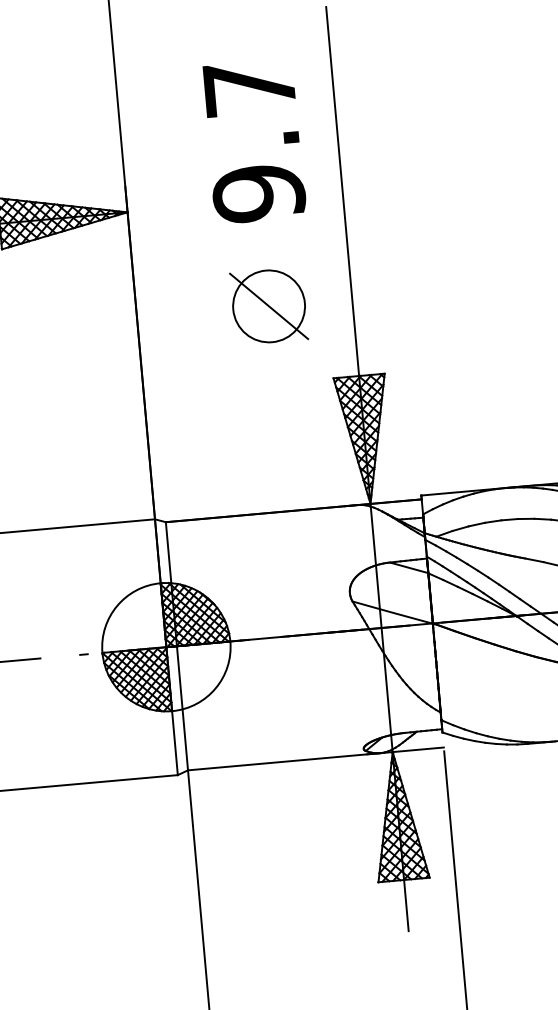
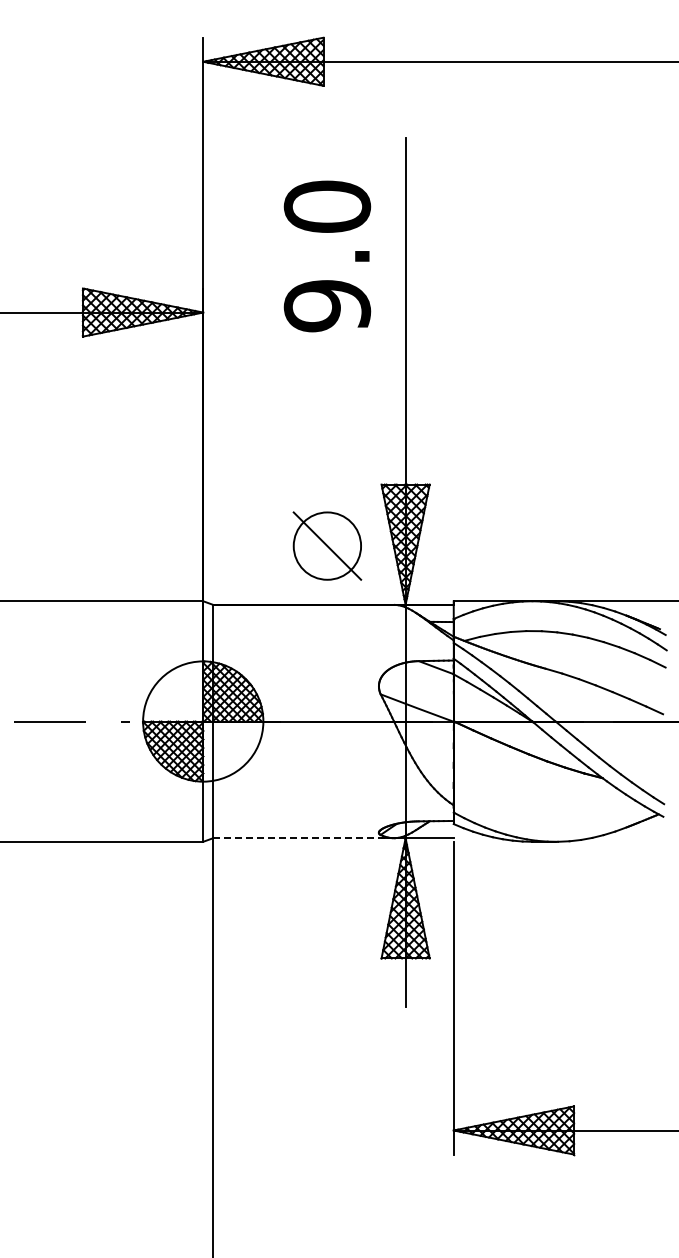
text: (249, 87) -> (327, 206), 9.7 -> 9.0
part: (269, 305) -> (327, 545), moved
line: (285, 761) -> (304, 838), solid -> dashed

